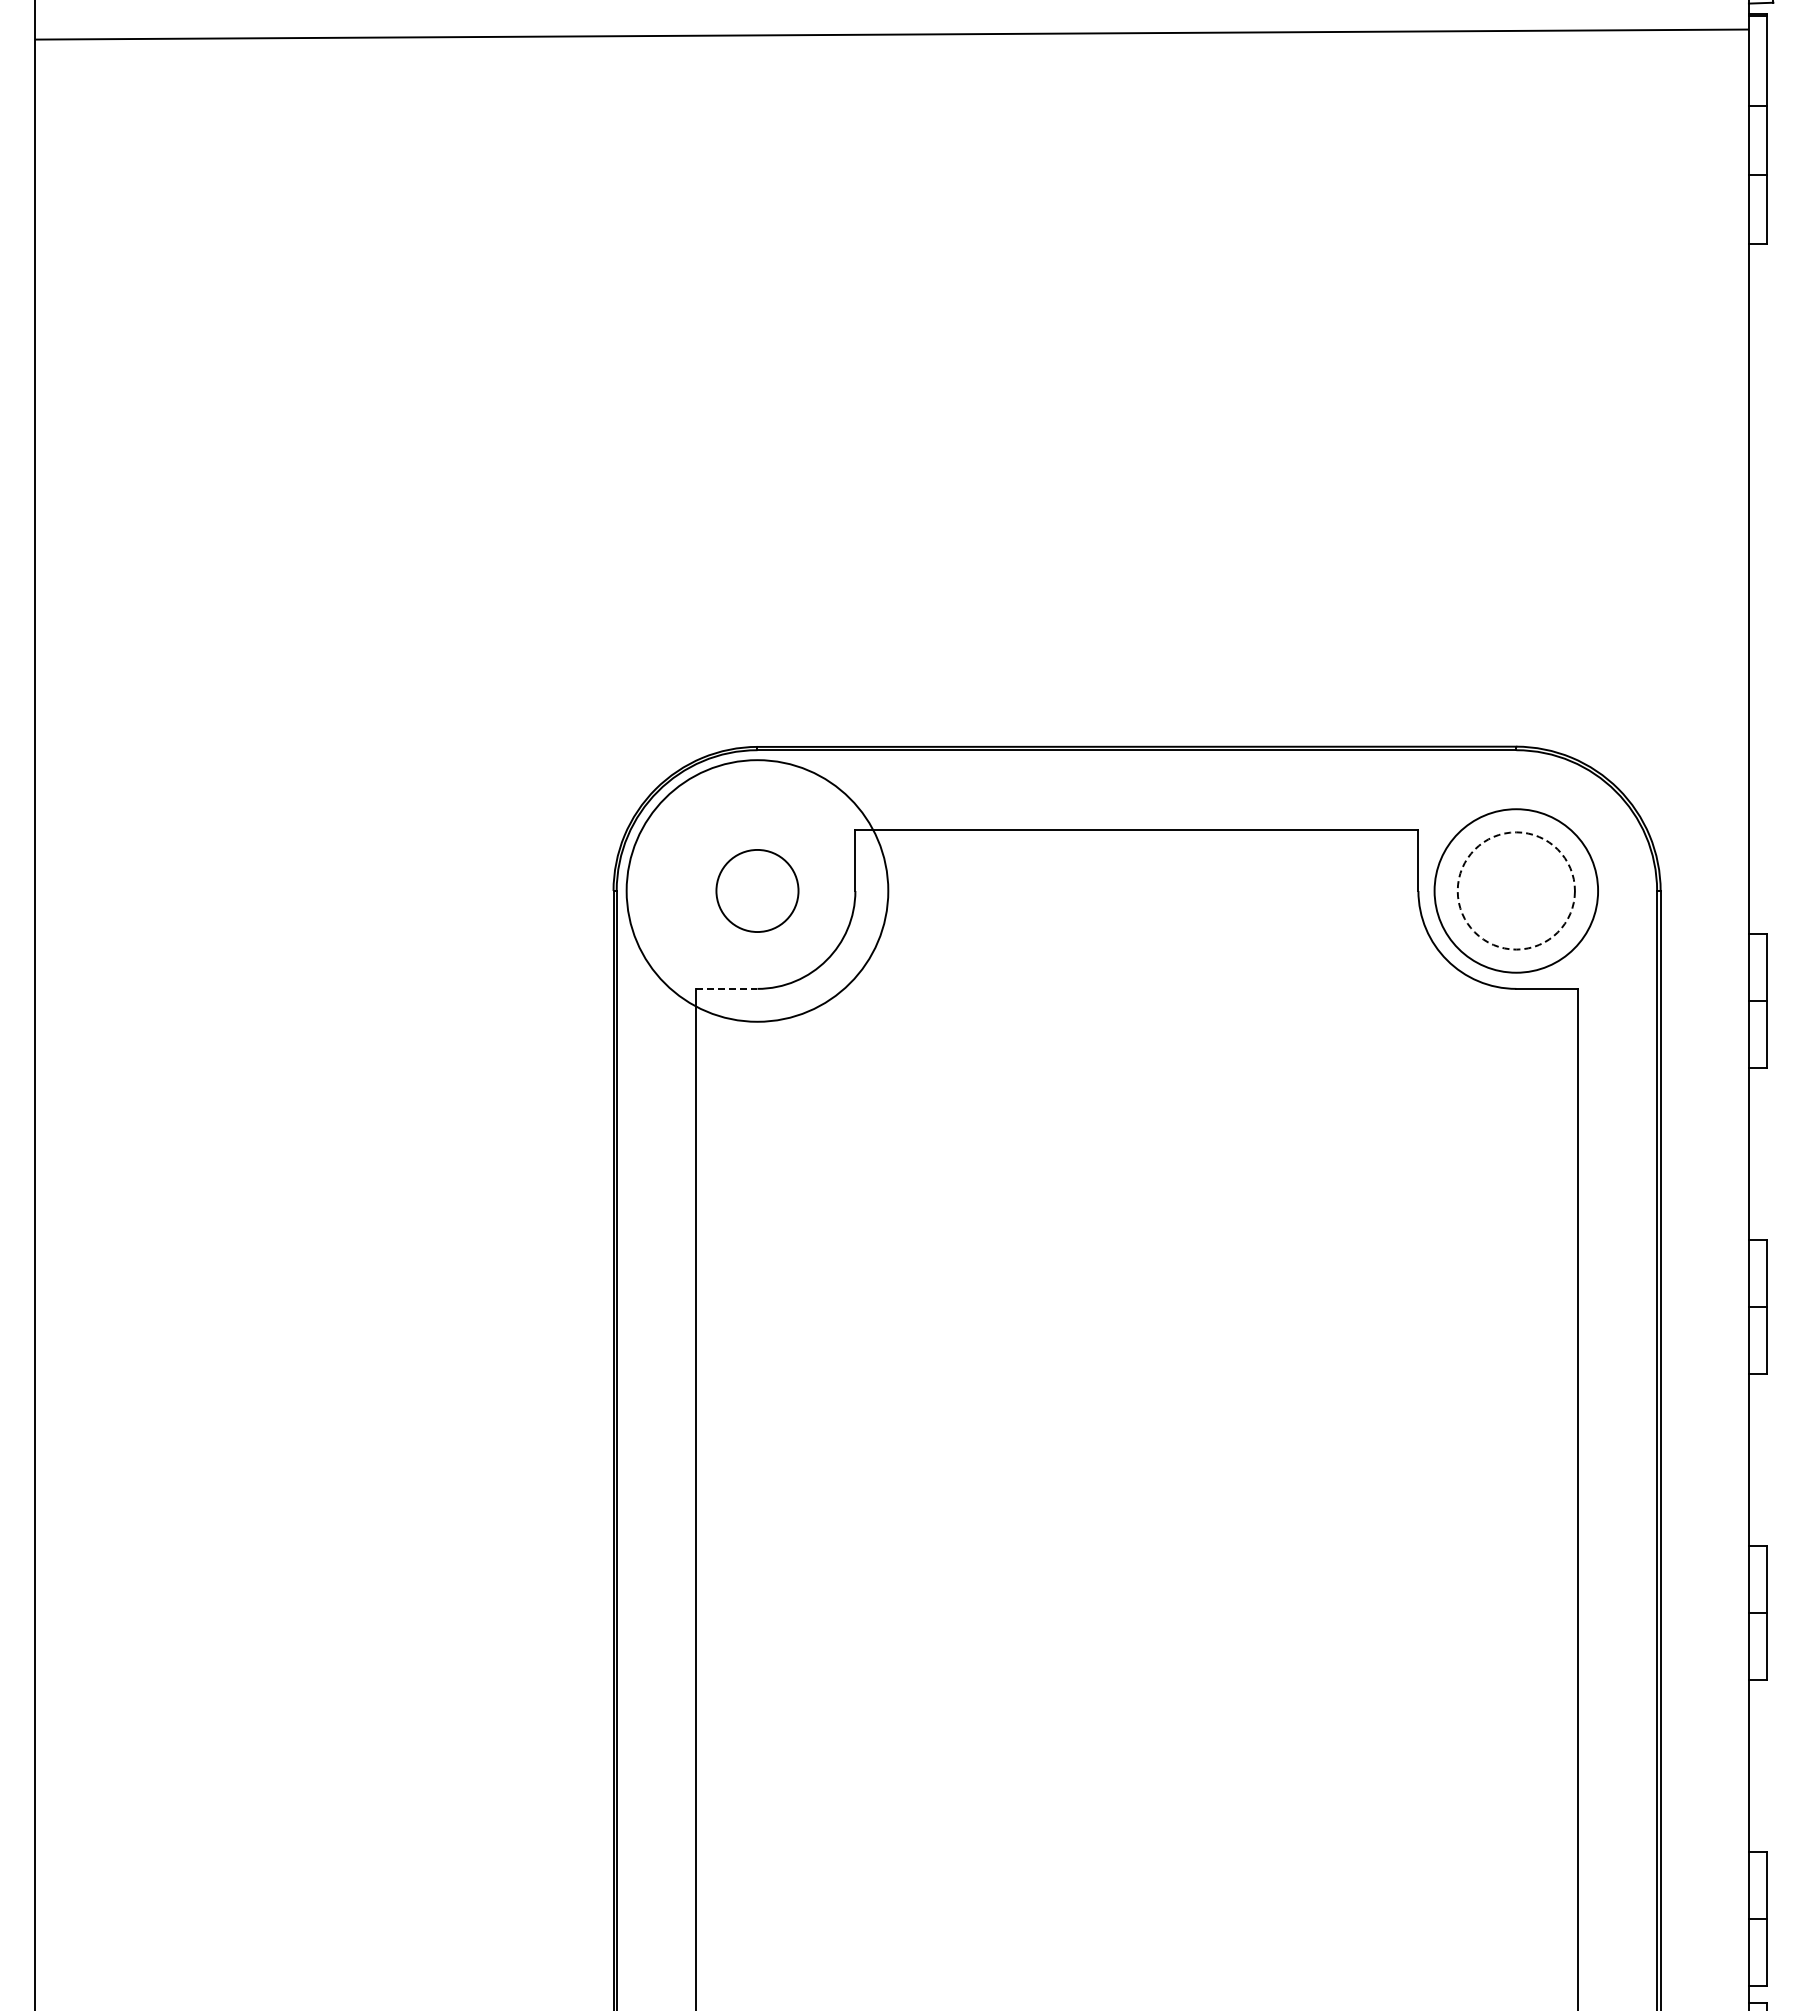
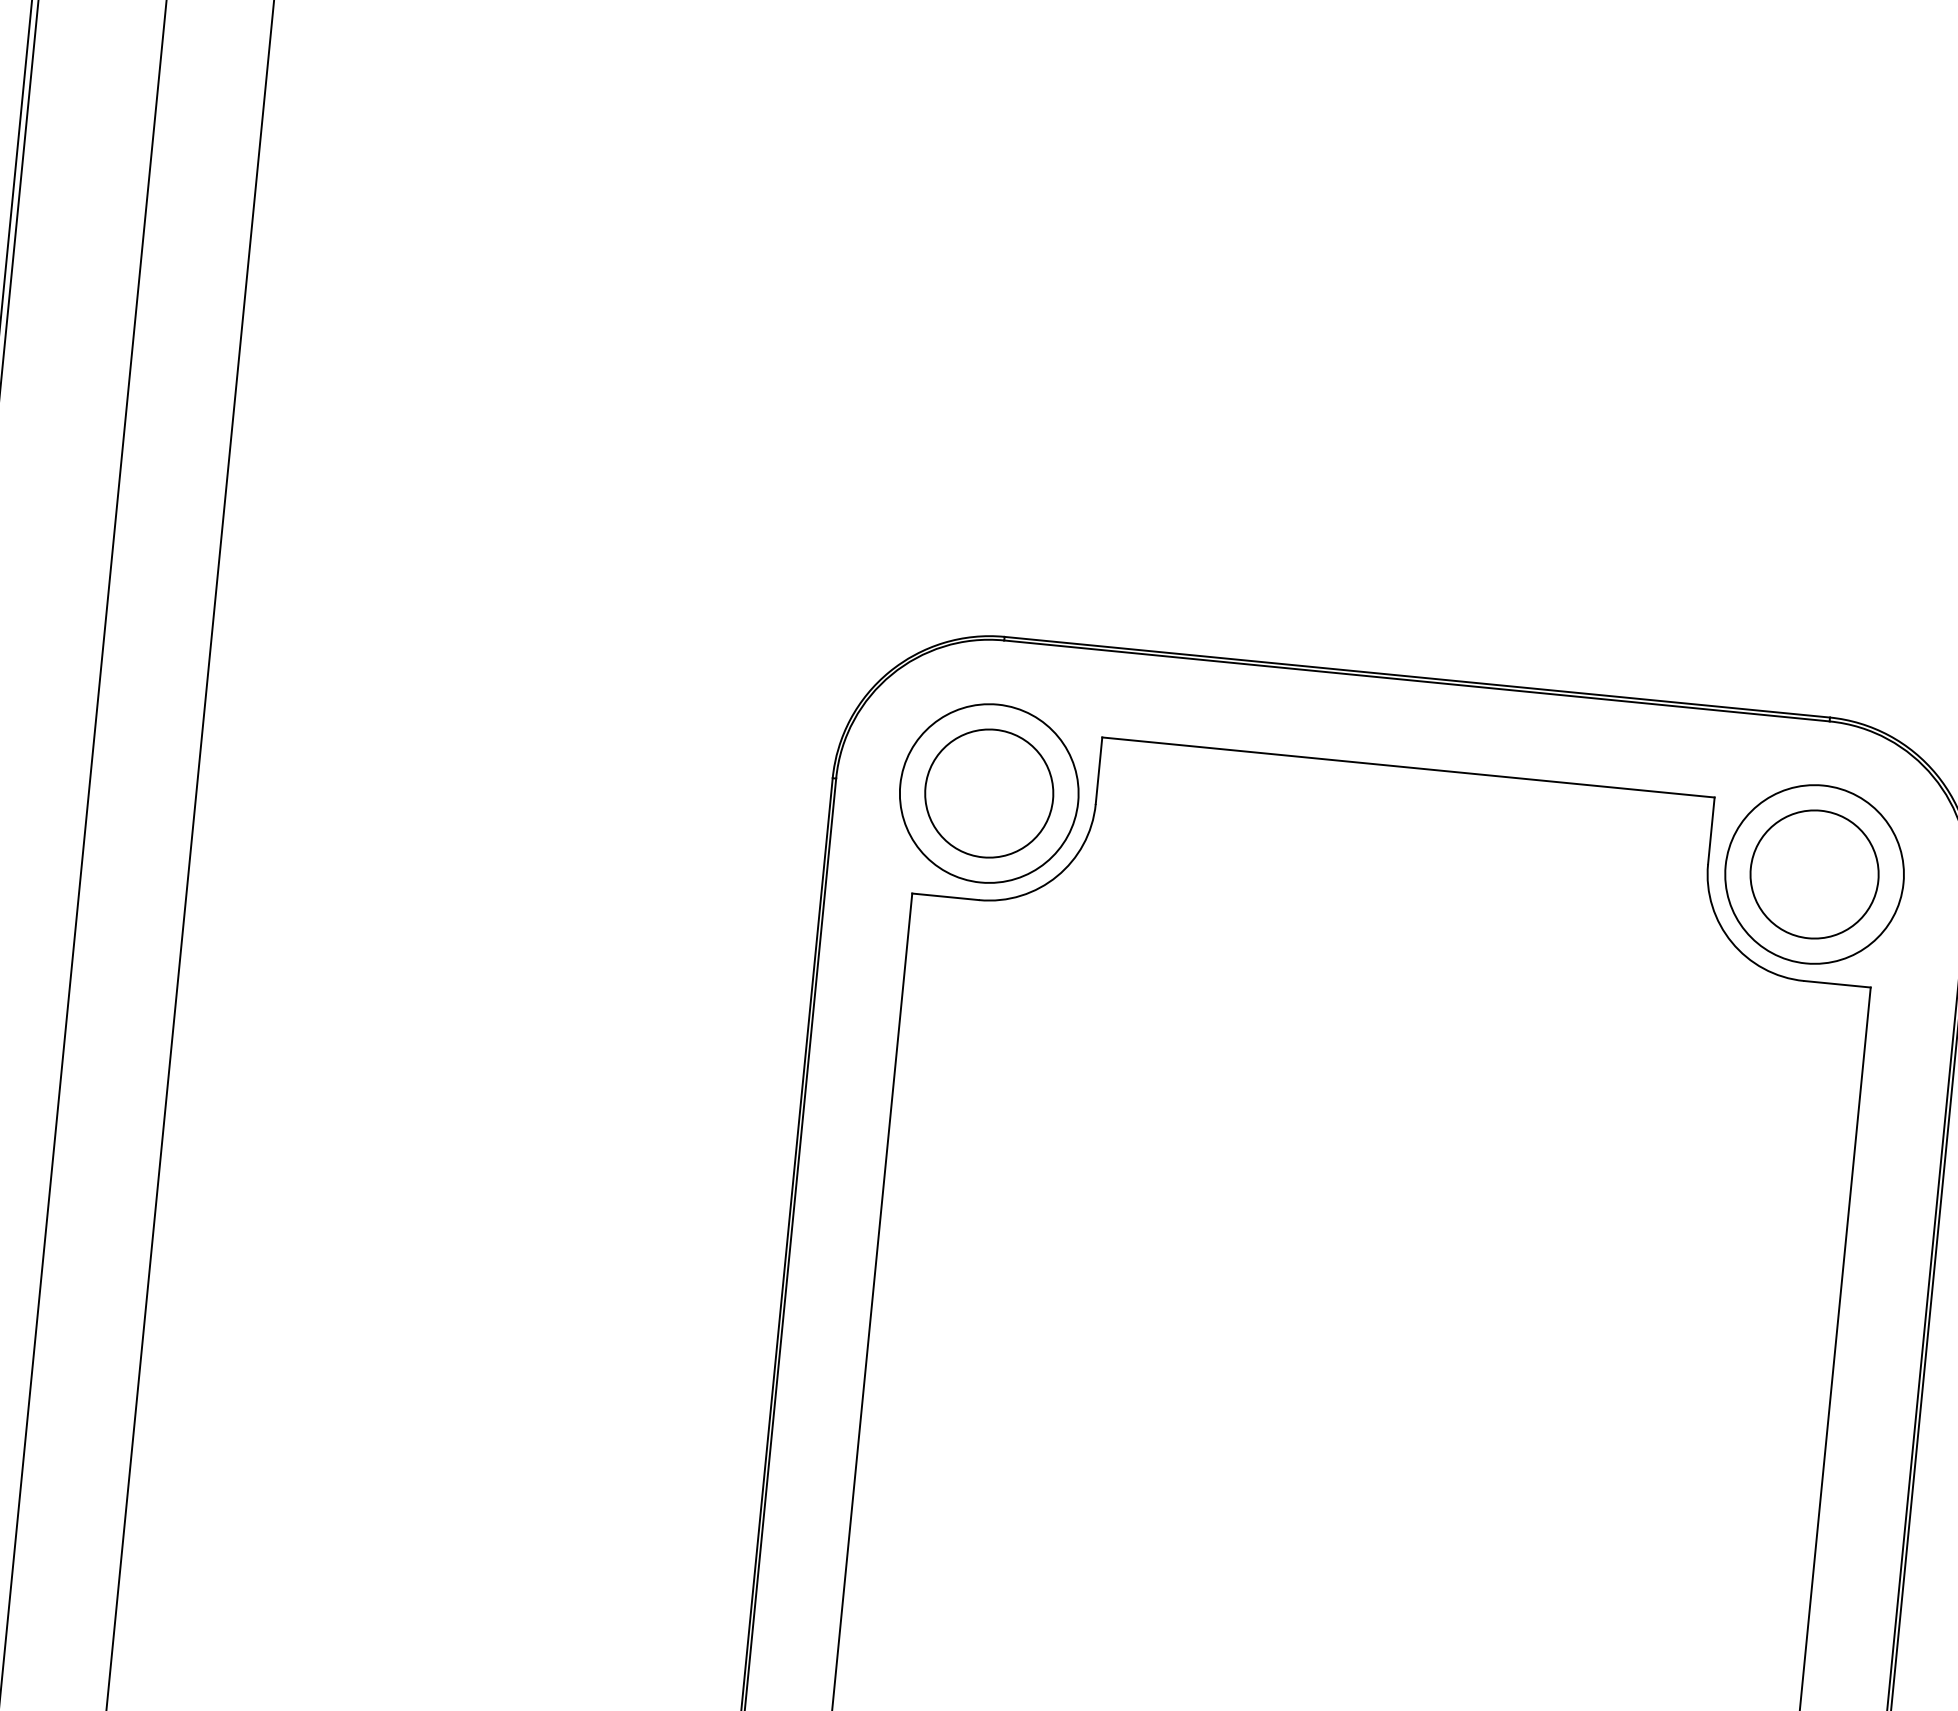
circle: (757, 890) -> (989, 793), size x0.62
circle: (757, 890) -> (989, 793), size x1.43
circle: (1515, 890) -> (1813, 873), dashed -> solid
line: (726, 988) -> (945, 896), dashed -> solid

